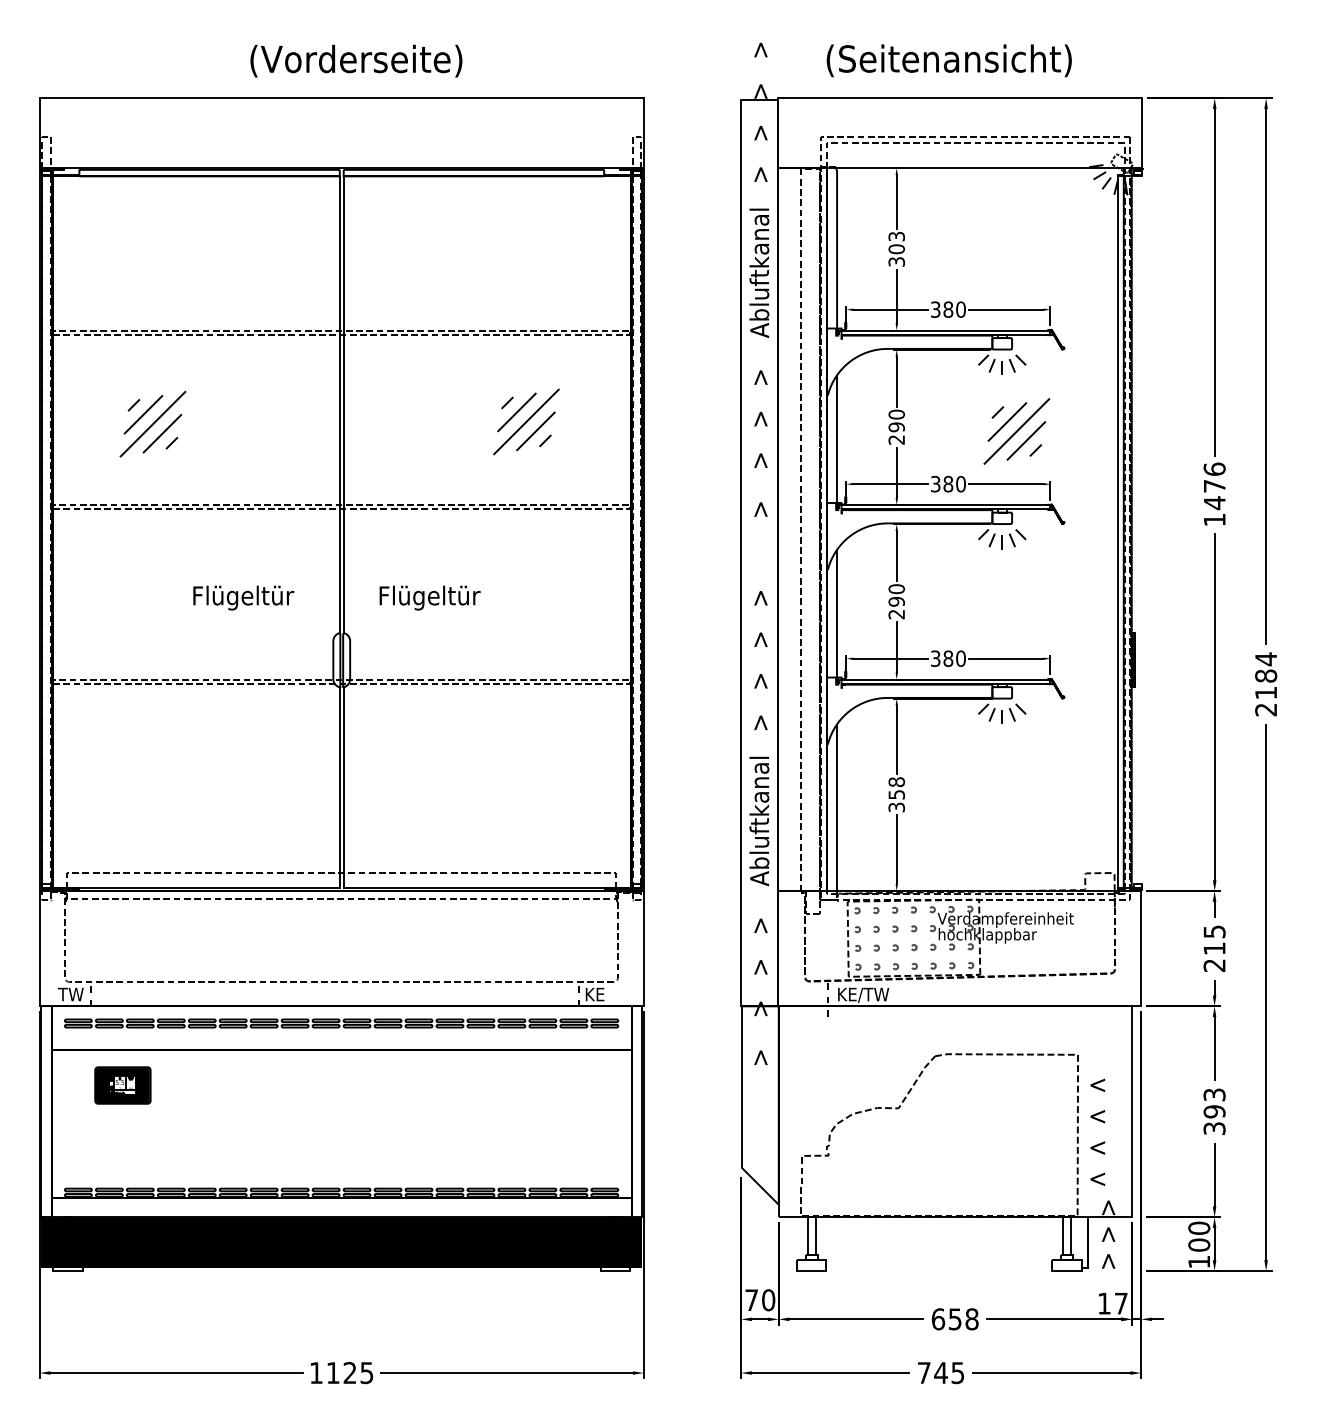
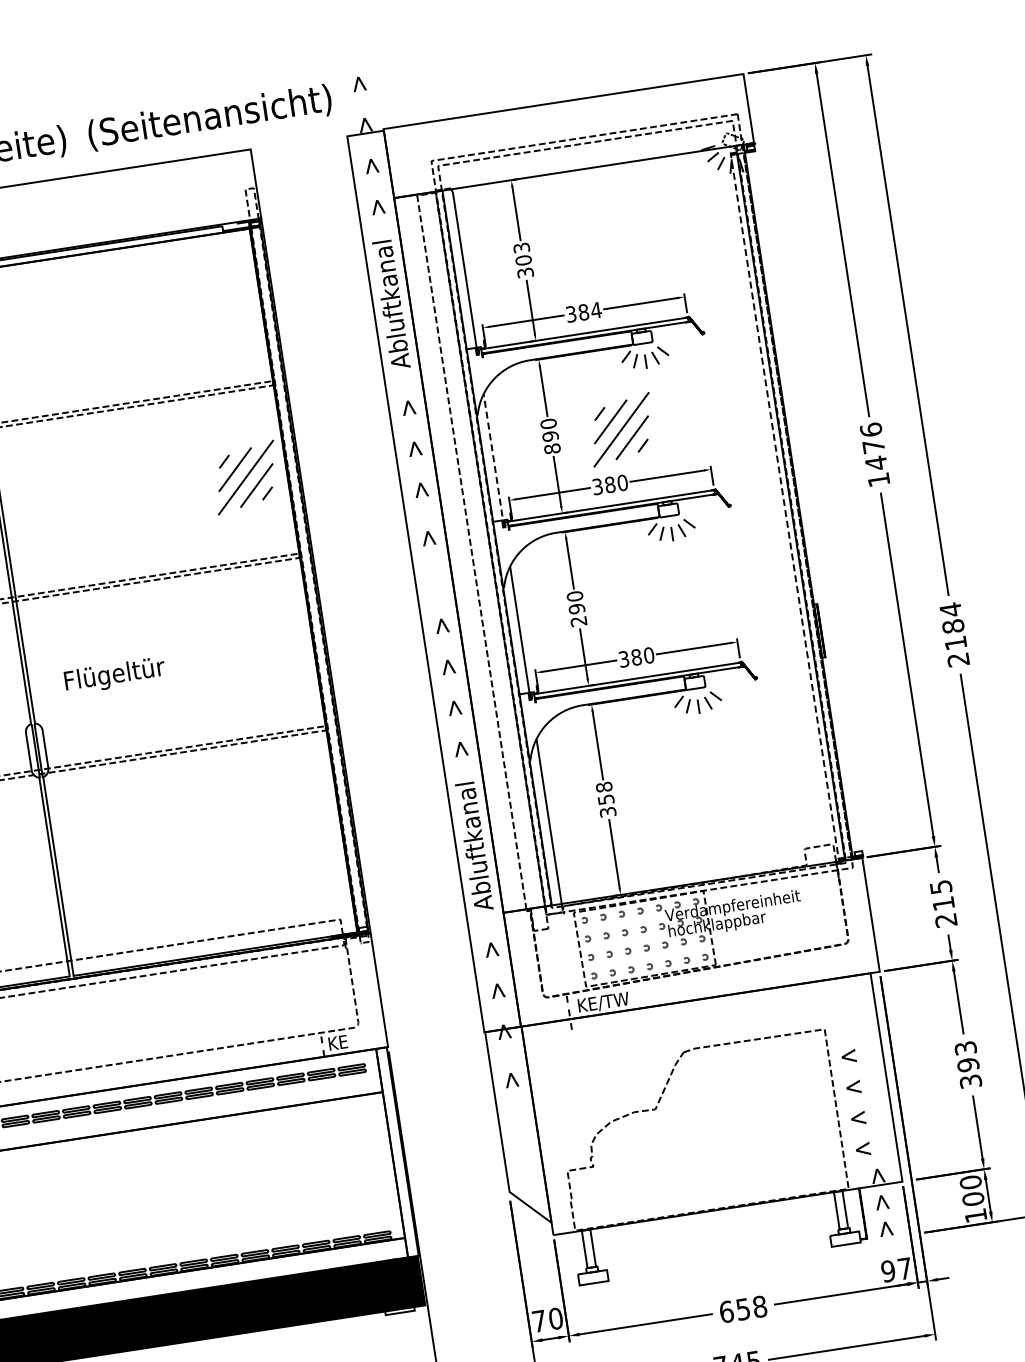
text: (948, 60) -> (209, 117), moved
text: (960, 309) -> (595, 310), 380 -> 384
part: (526, 421) -> (245, 477), moved
part: (1016, 431) -> (621, 429), moved
text: (896, 439) -> (552, 448), 290 -> 890
line: (837, 442) -> (494, 460), solid -> dashed
line: (1117, 531) -> (784, 506), solid -> dashed
text: (1103, 1303) -> (887, 1271), 17 -> 97

